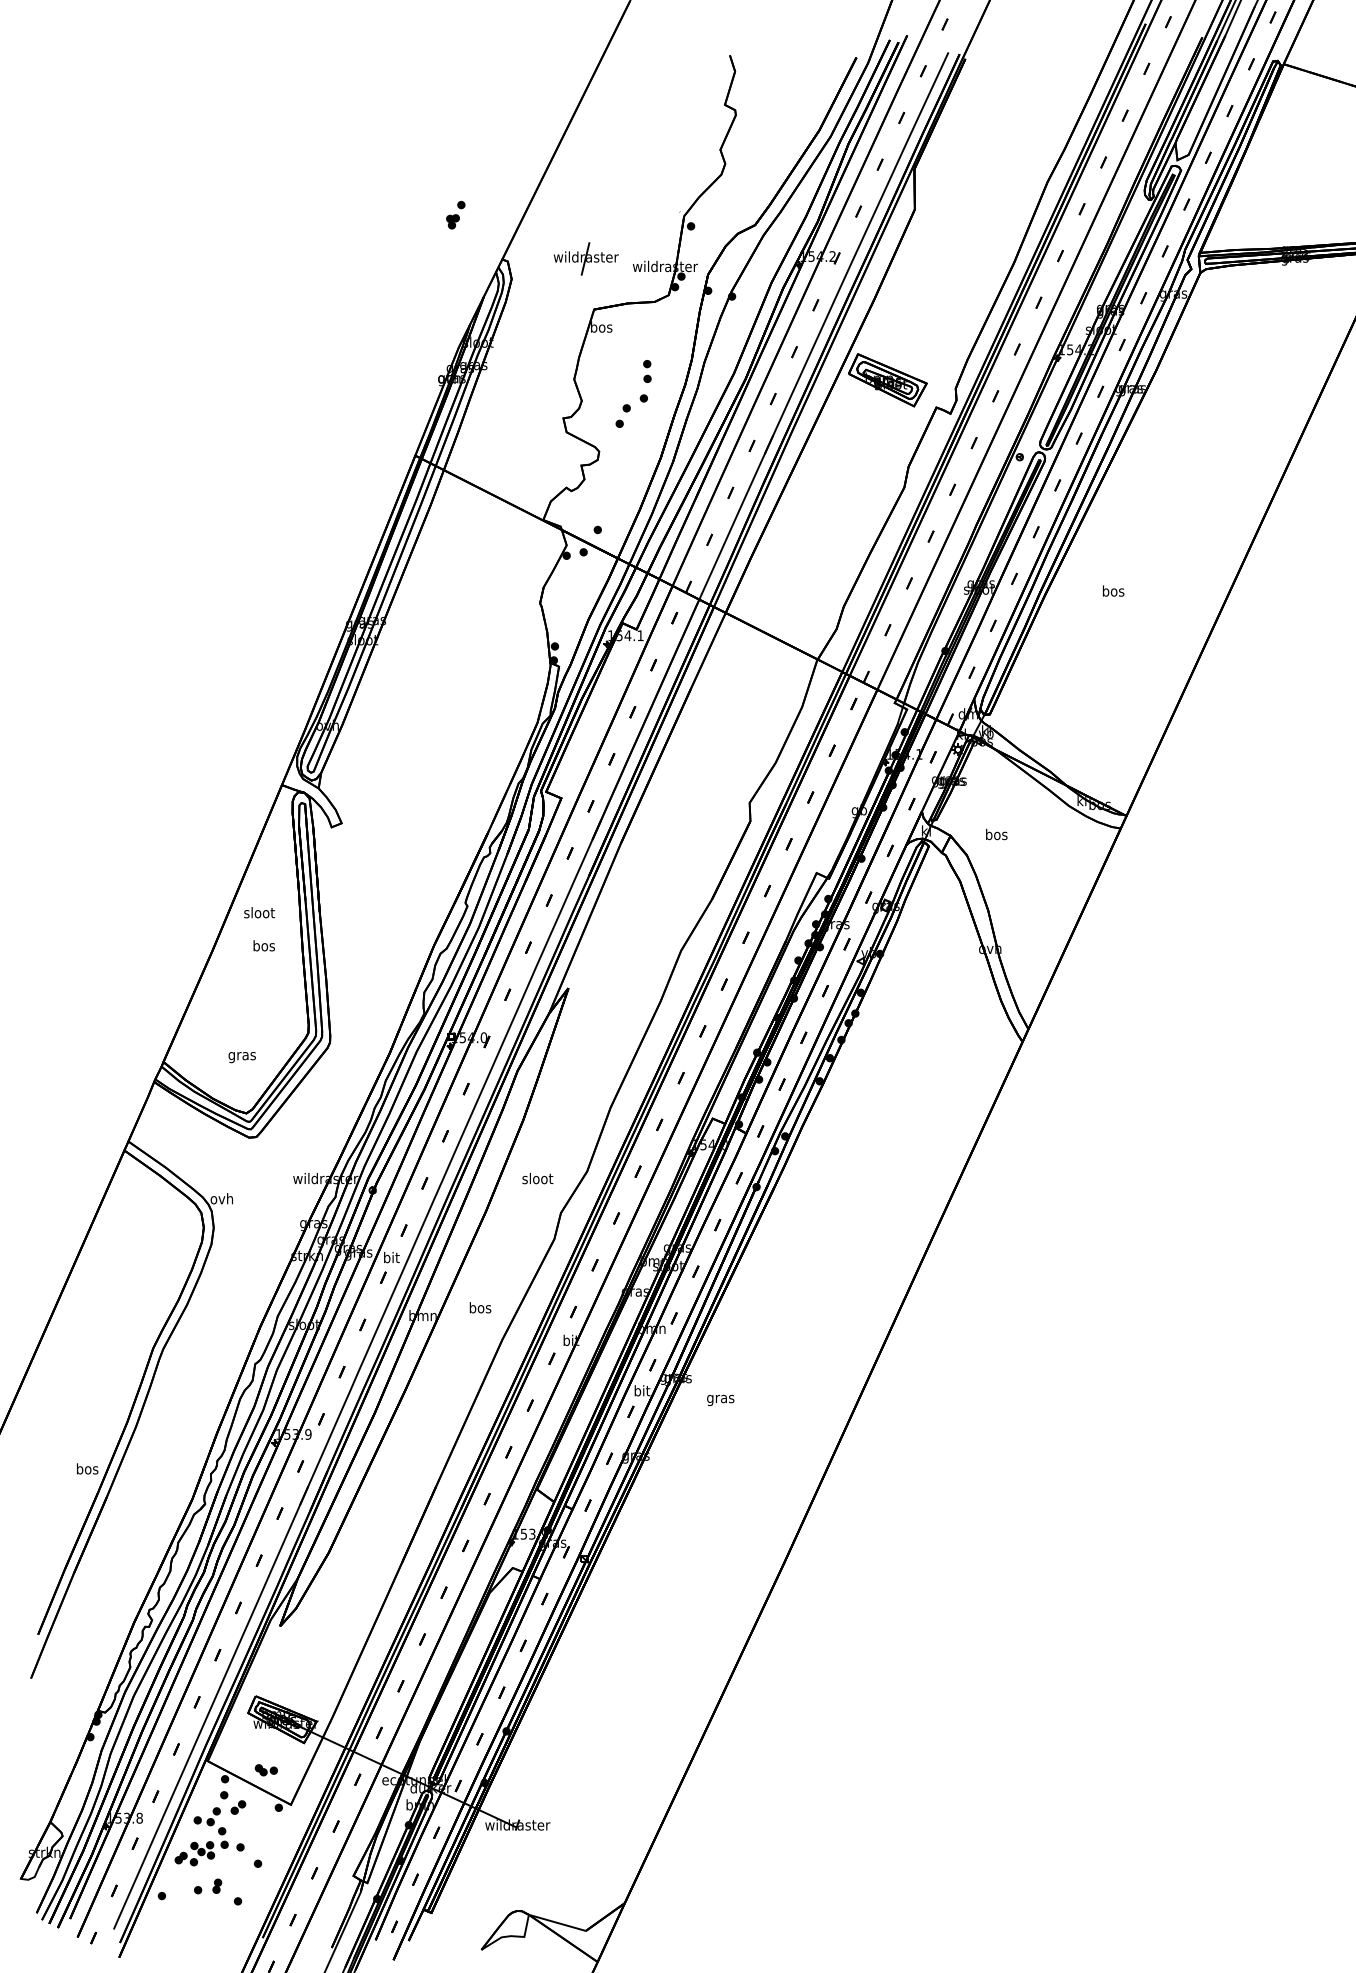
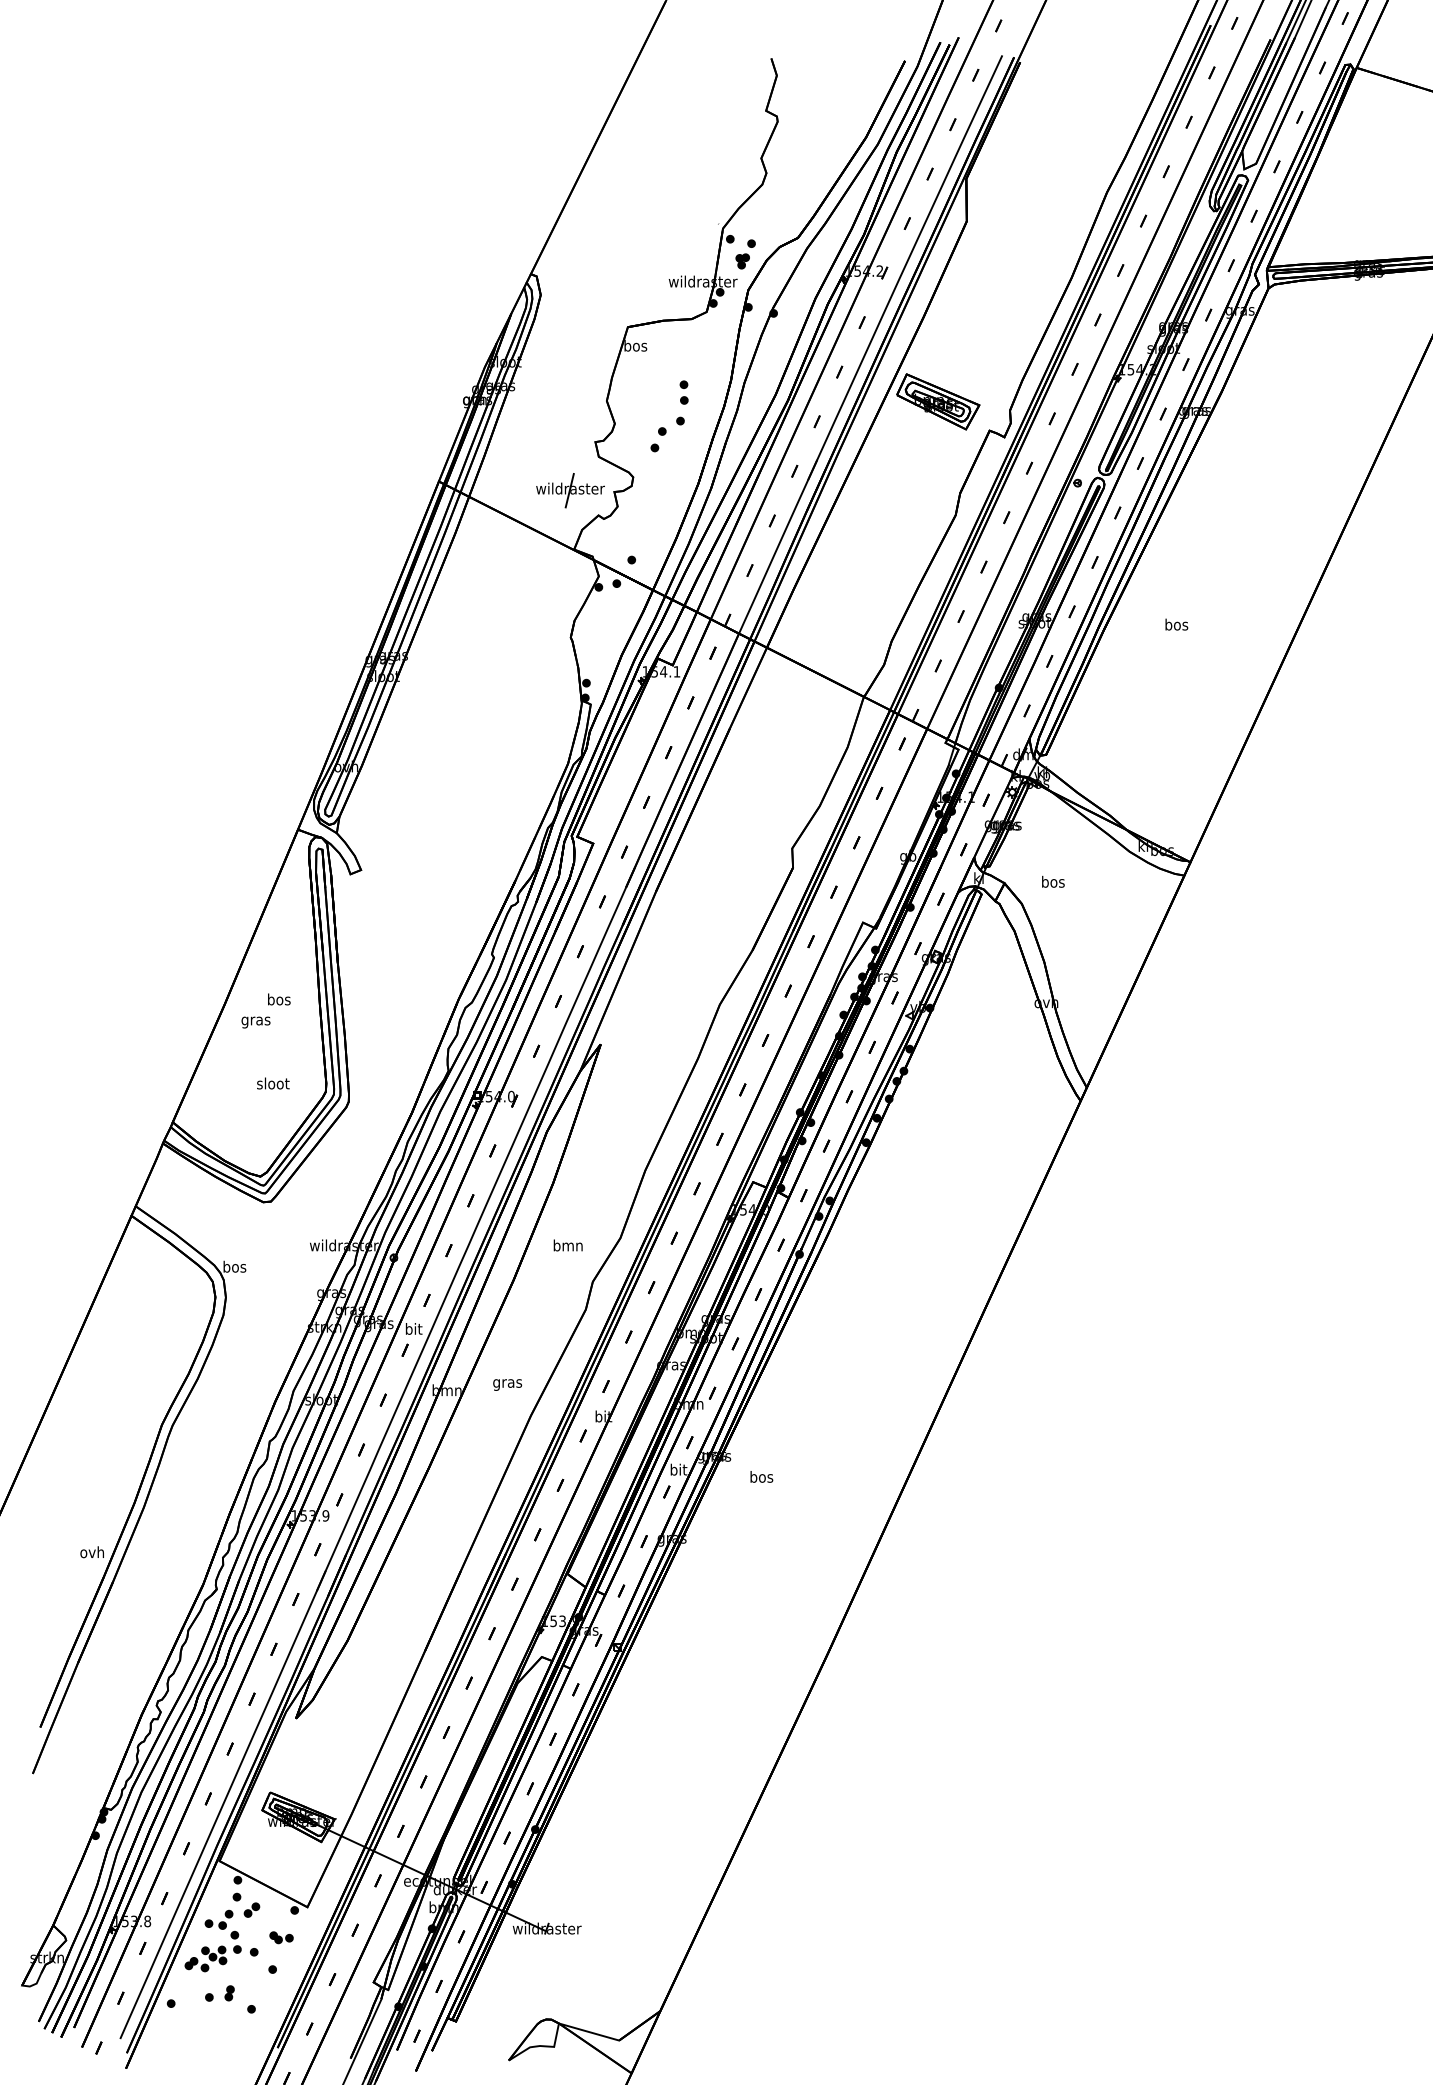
part: (455, 215) -> (745, 254), moved
part: (586, 258) -> (570, 490), moved
text: (259, 912) -> (273, 1083), moved
text: (241, 1057) -> (255, 1022), moved
text: (537, 1178) -> (568, 1245), sloot -> bmn
text: (221, 1198) -> (234, 1266), ovh -> bos
text: (480, 1309) -> (507, 1383), bos -> gras
text: (720, 1399) -> (761, 1478), gras -> bos
text: (86, 1469) -> (91, 1552), bos -> ovh
part: (266, 1770) -> (281, 1937), moved

